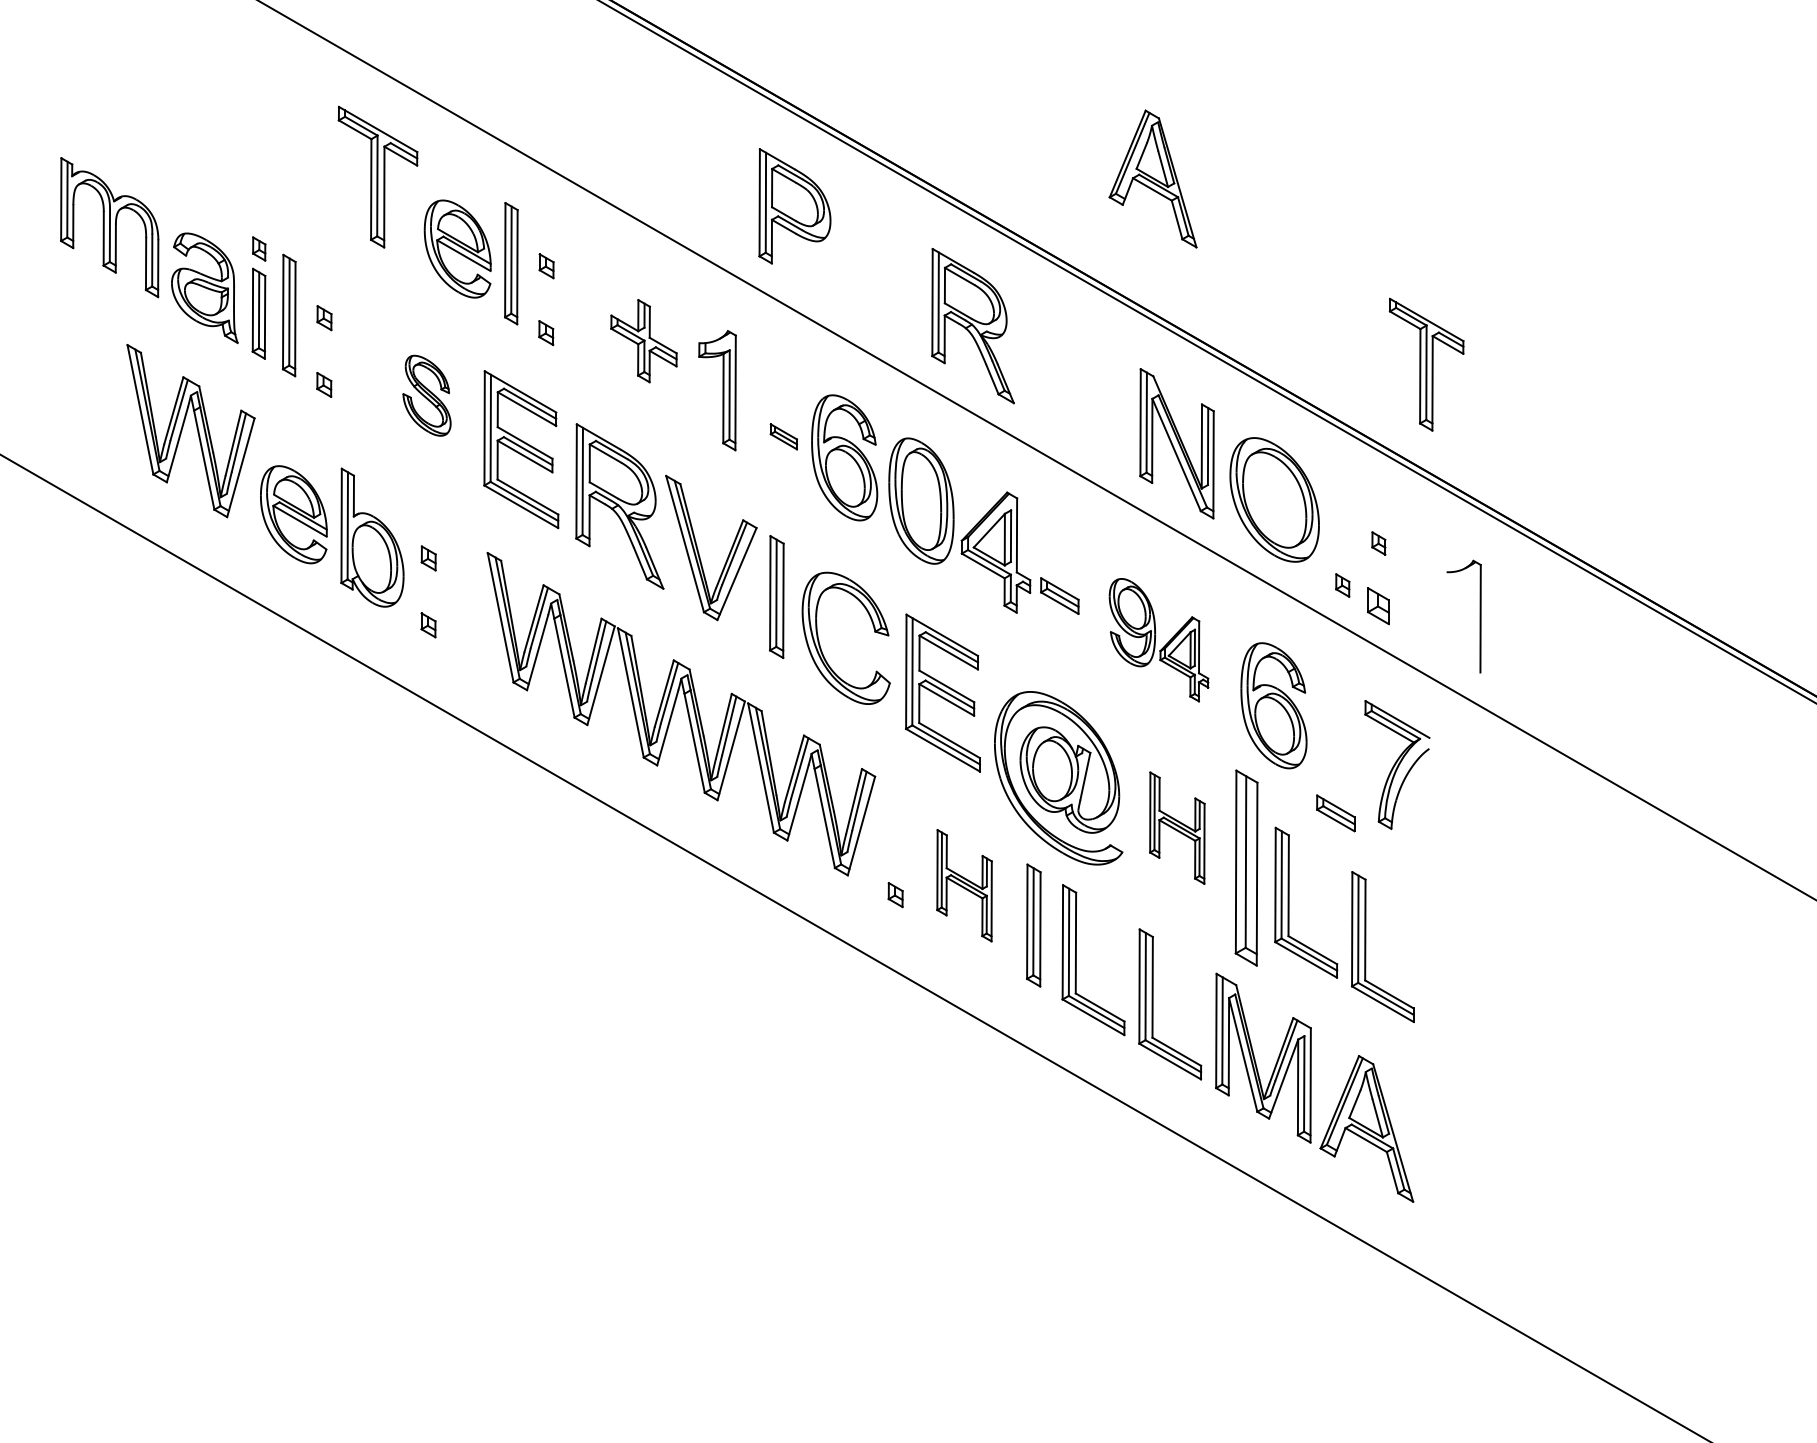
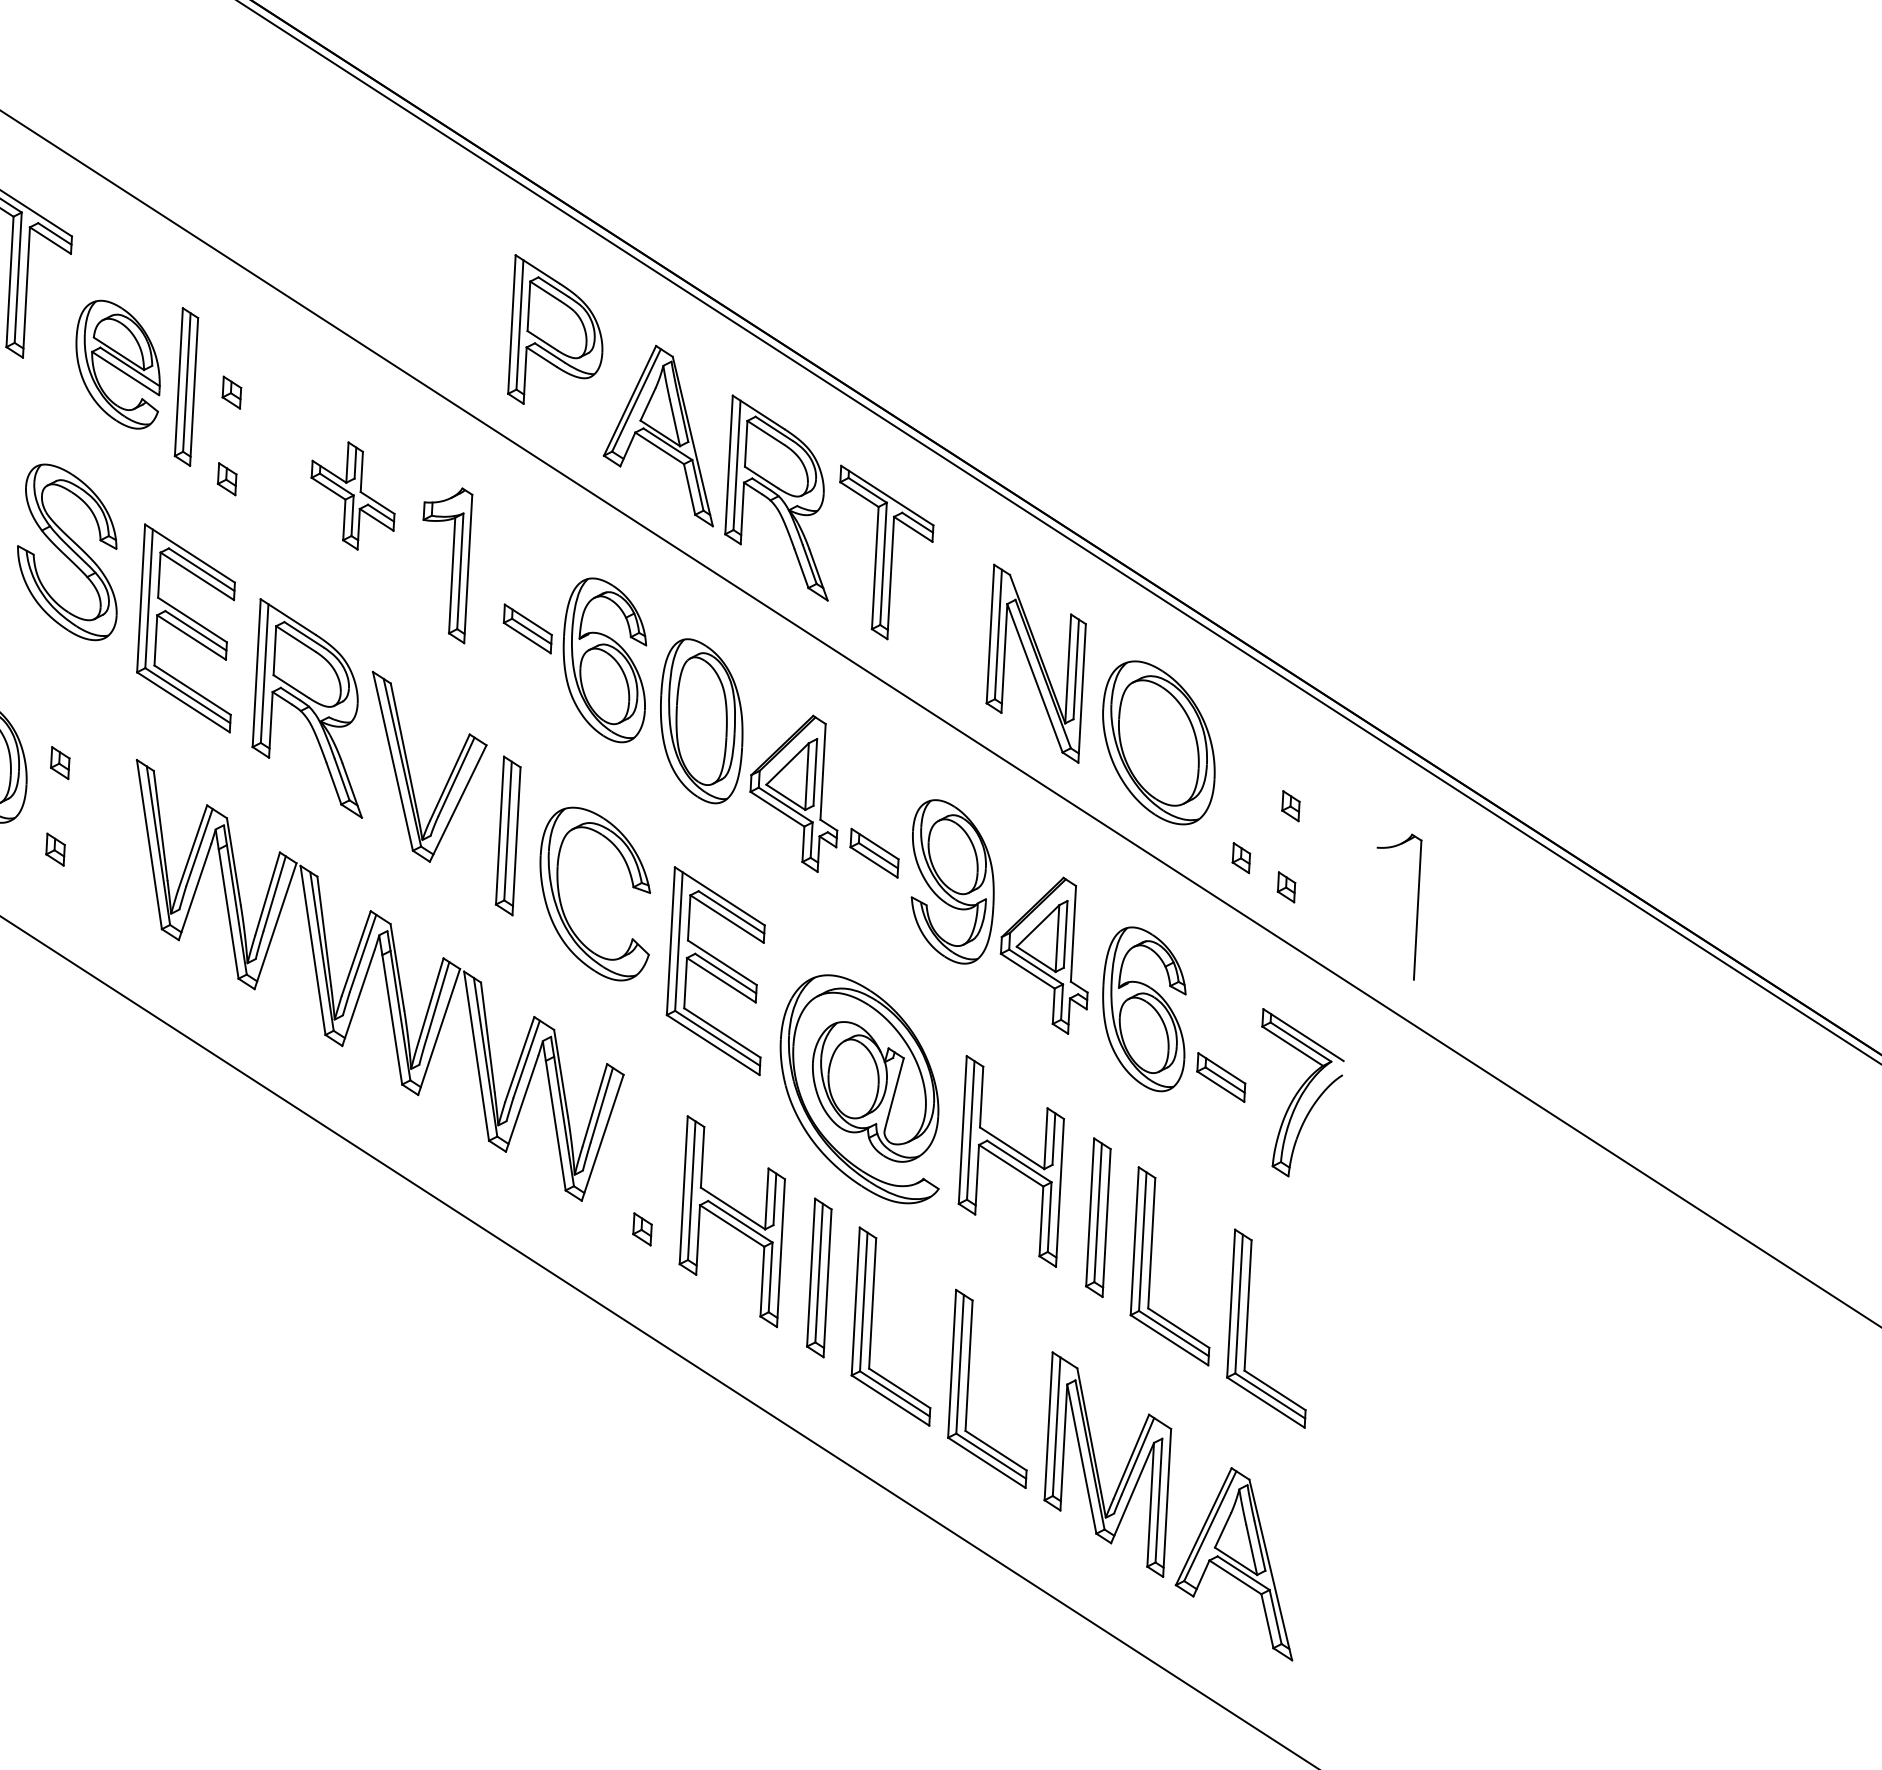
part: (1152, 178) -> (660, 434), moved
part: (1426, 364) -> (884, 553), moved
part: (426, 395) -> (68, 552), size x1.67
part: (783, 436) -> (527, 628), size x1.43
part: (1378, 606) -> (1286, 887), size x0.62
part: (1158, 639) -> (999, 915), size x1.43
part: (1335, 813) -> (1220, 1077), moved
part: (1177, 827) -> (1011, 1160), size x1.43
part: (1246, 868) -> (1098, 1218), size x0.62
part: (964, 885) -> (732, 1221), size x1.43

